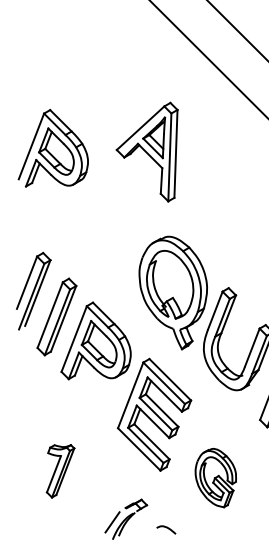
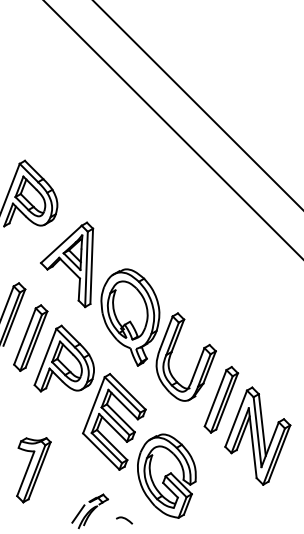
part: (147, 151) -> (67, 264), moved
part: (60, 471) -> (33, 470), size x1.43
part: (215, 477) -> (166, 475), size x1.67

